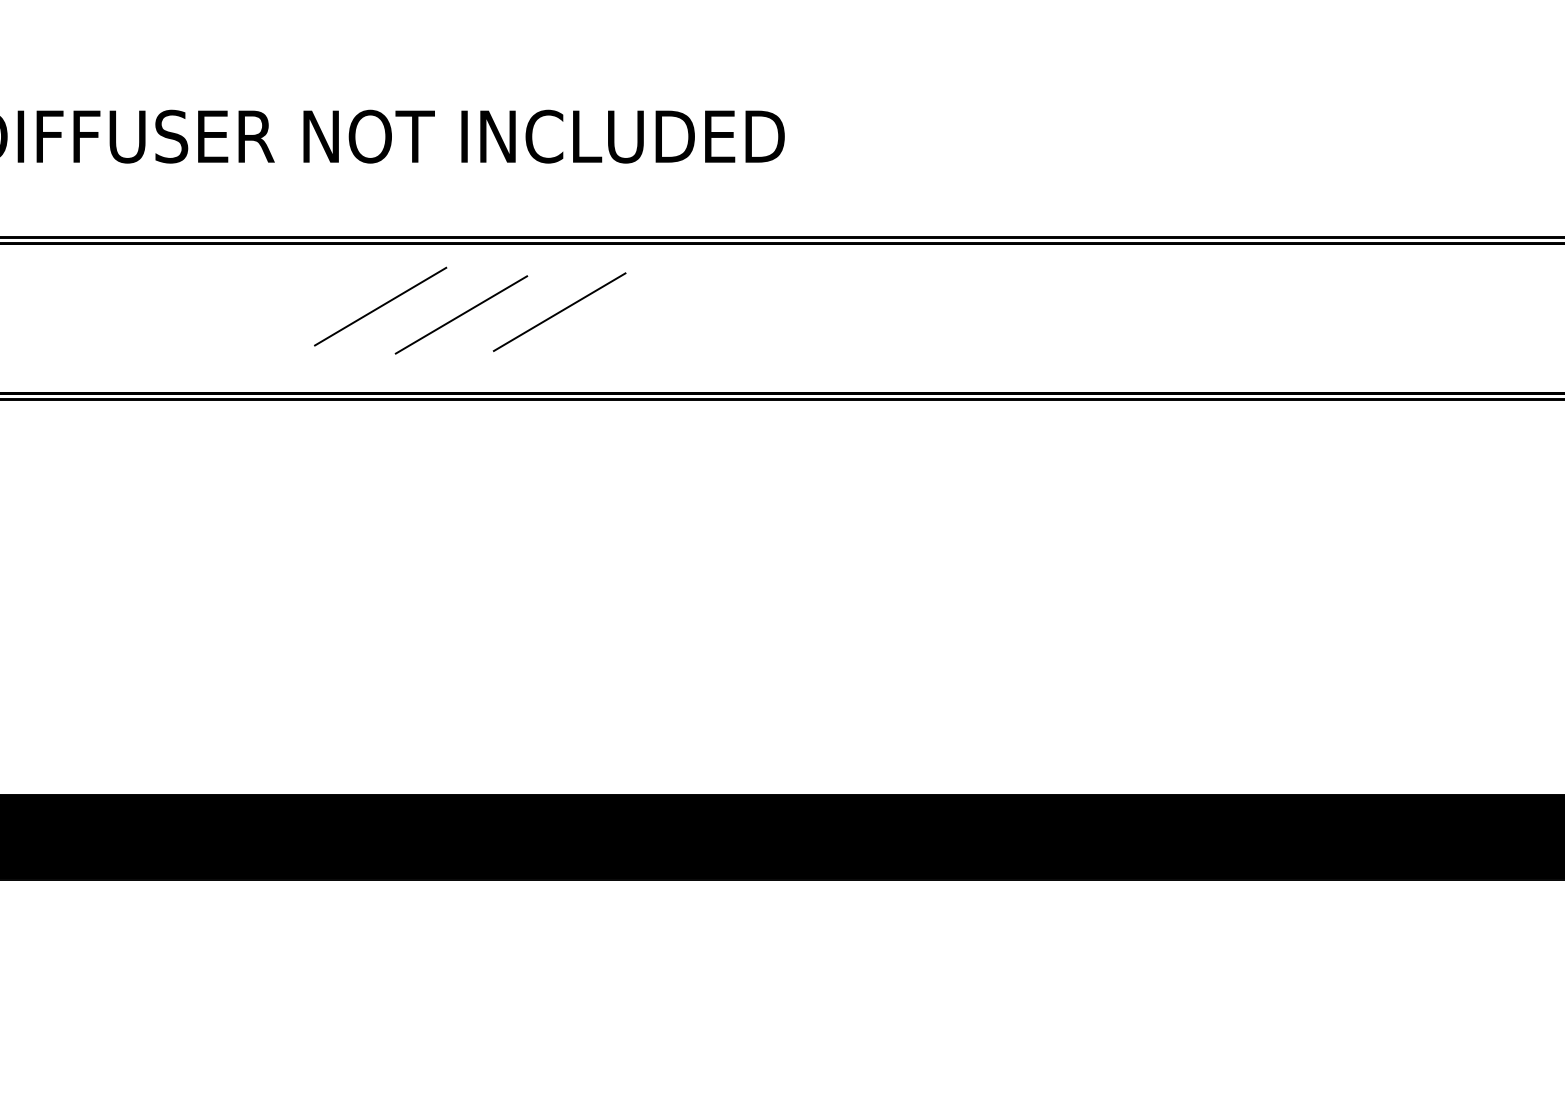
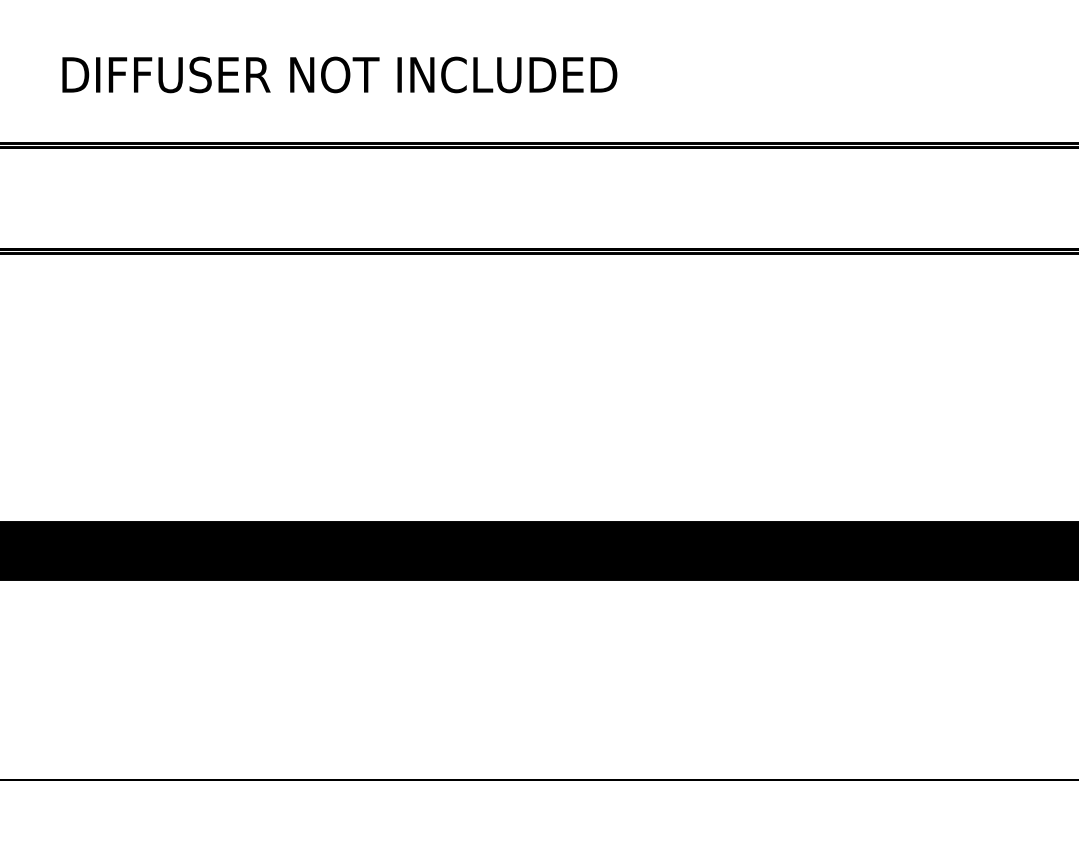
line: (380, 306) -> (342, 190), removed
line: (559, 311) -> (464, 193), removed
line: (461, 314) -> (397, 195), removed

